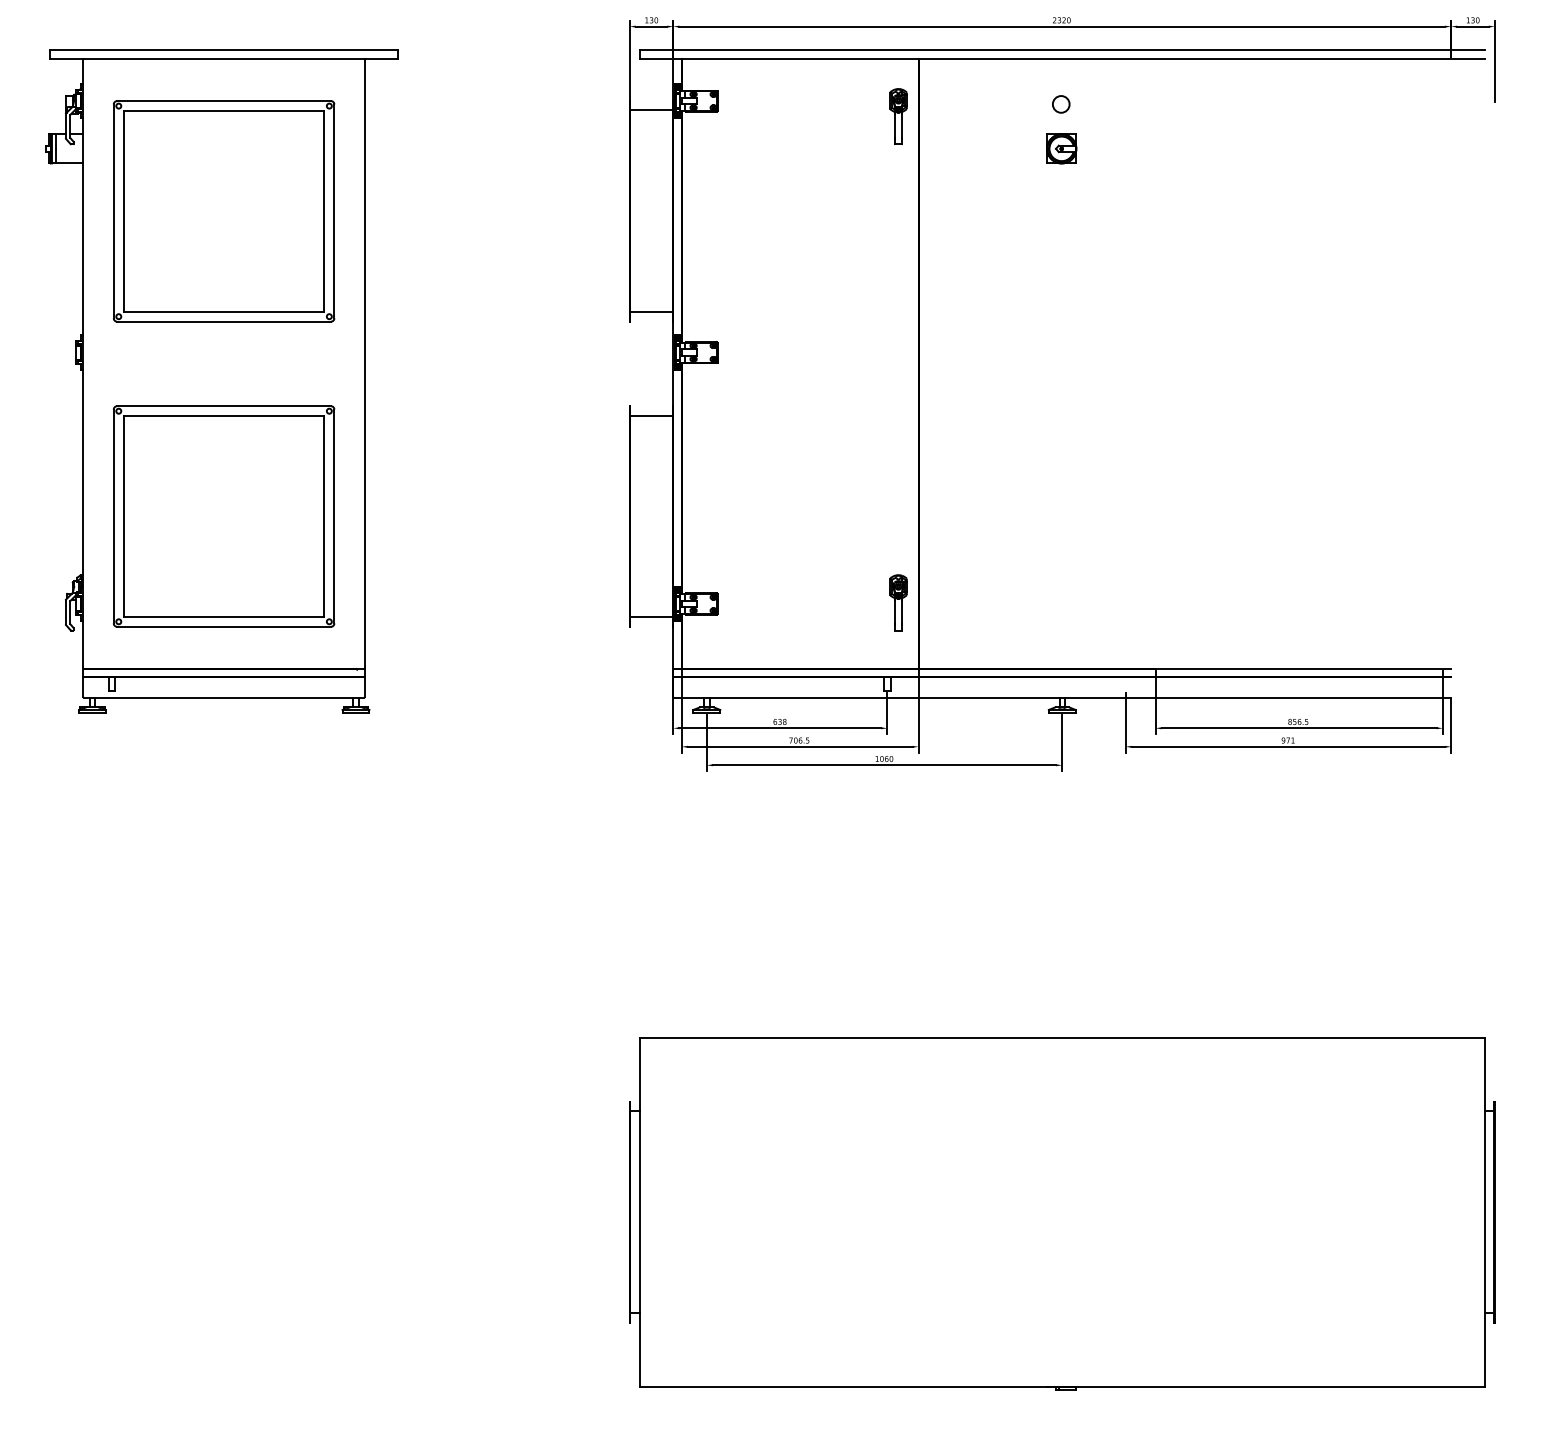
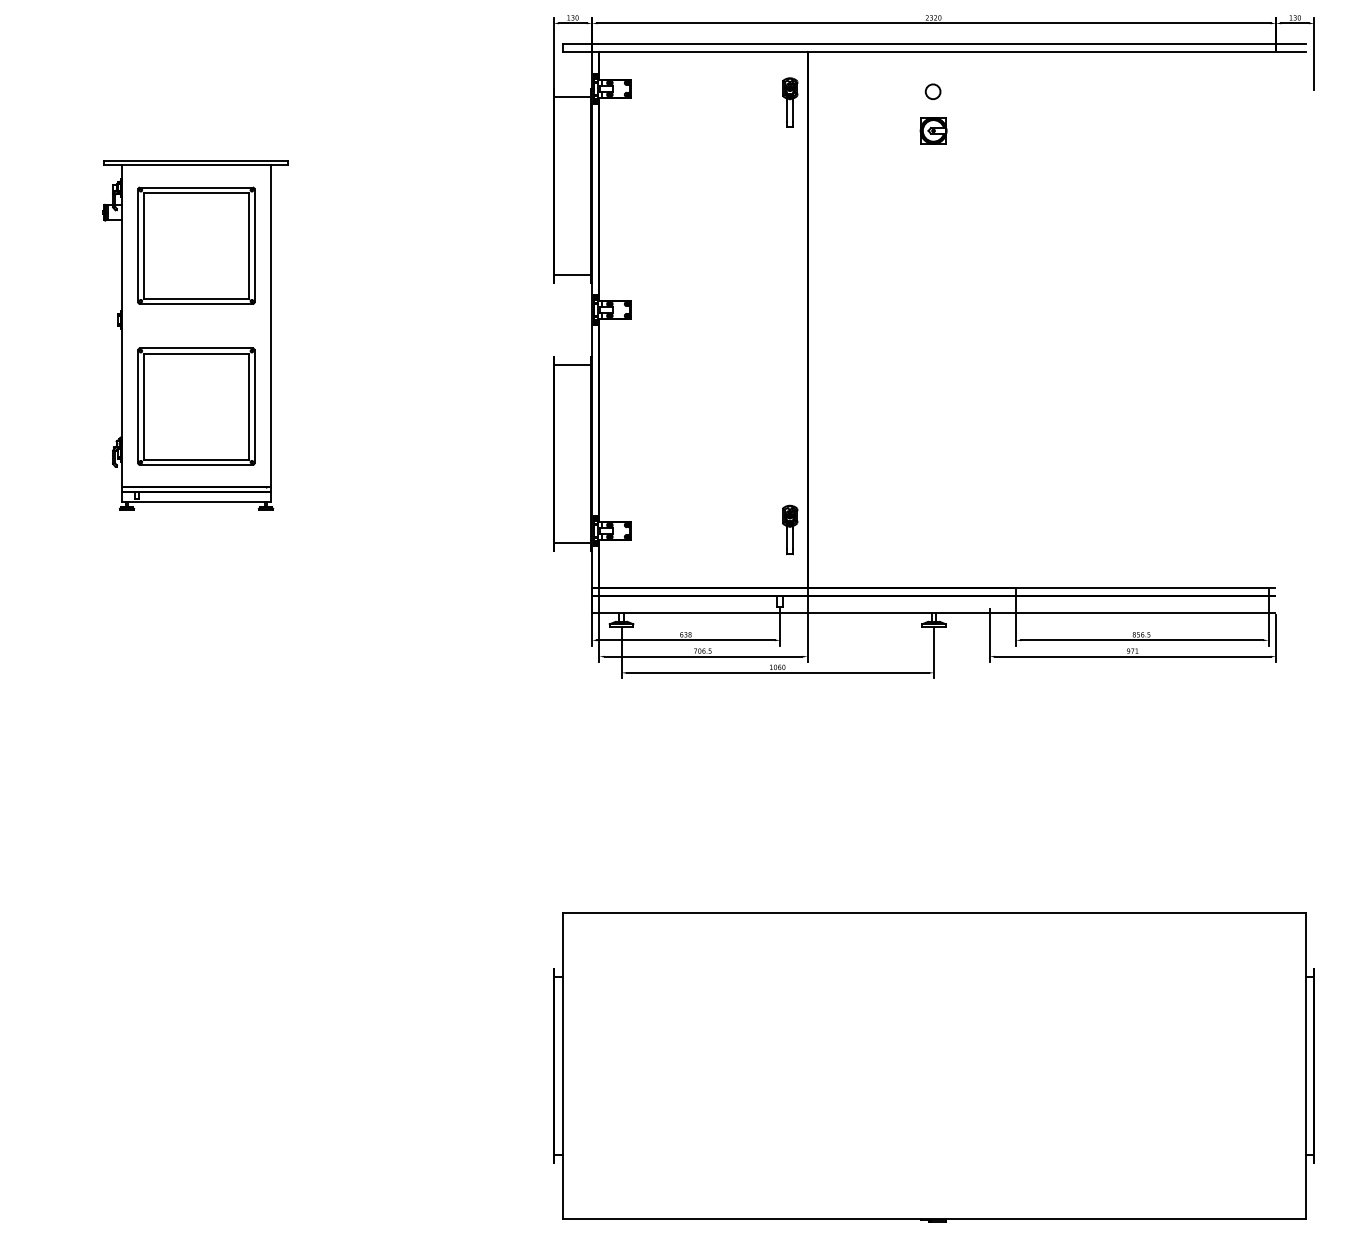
part: (222, 381) -> (195, 335), size x0.6

